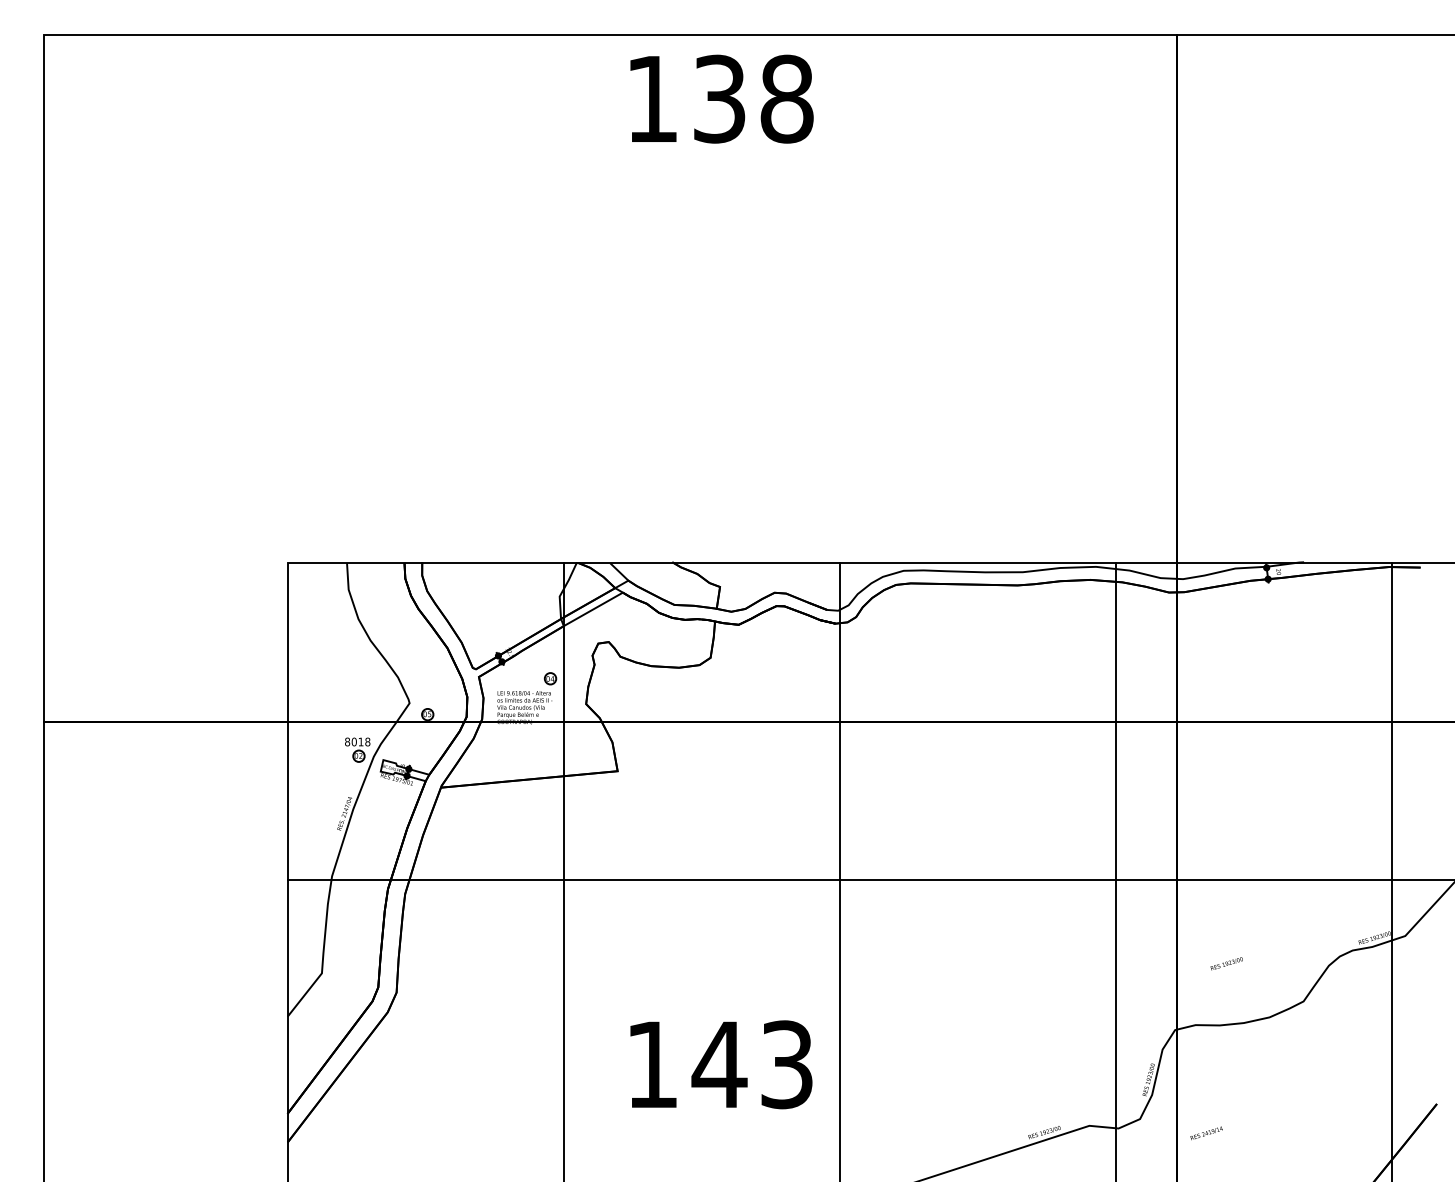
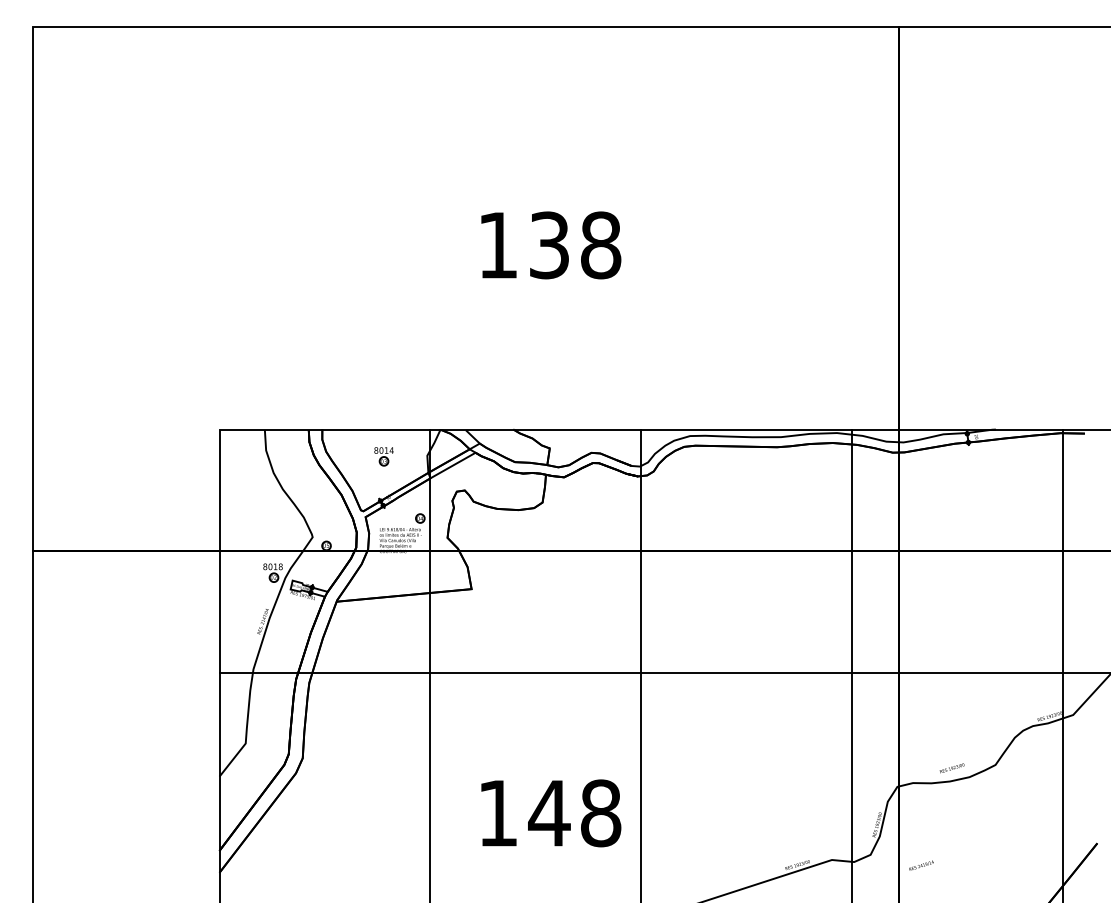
text: (721, 98) -> (550, 244), moved
part: (502, 597) -> (383, 456), added
text: (1226, 963) -> (951, 768), moved
text: (786, 1064) -> (600, 813), 143 -> 148

